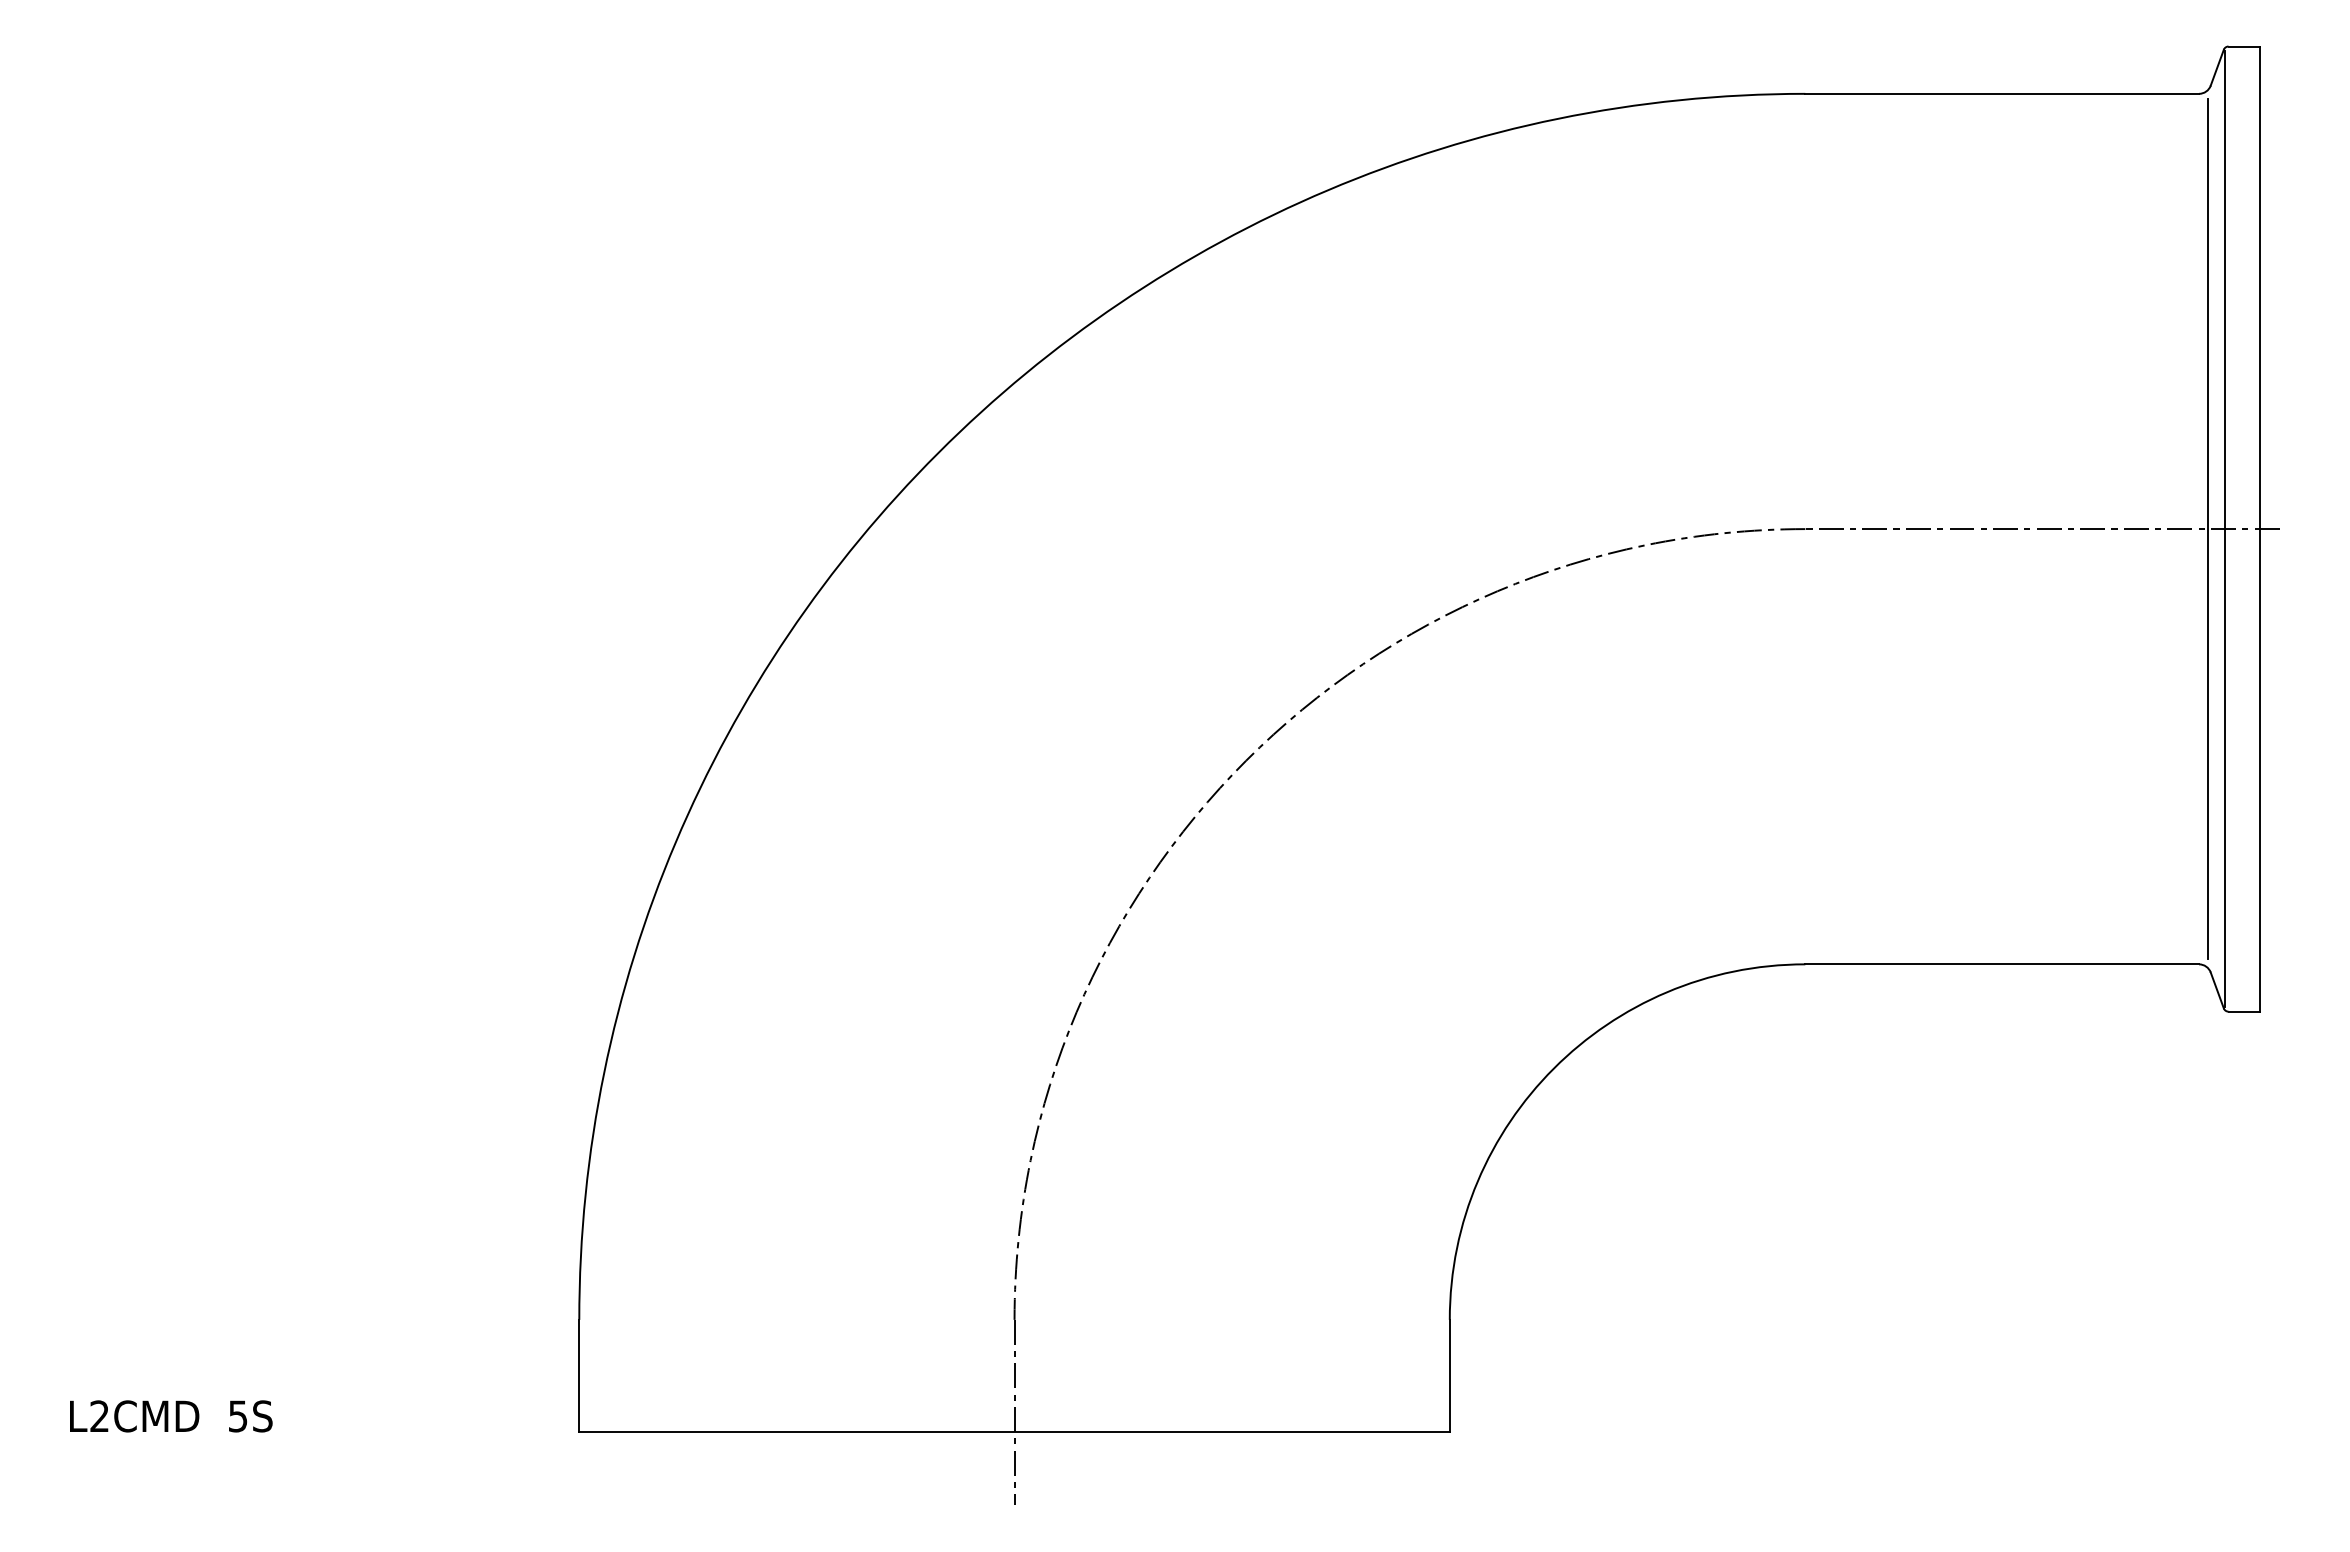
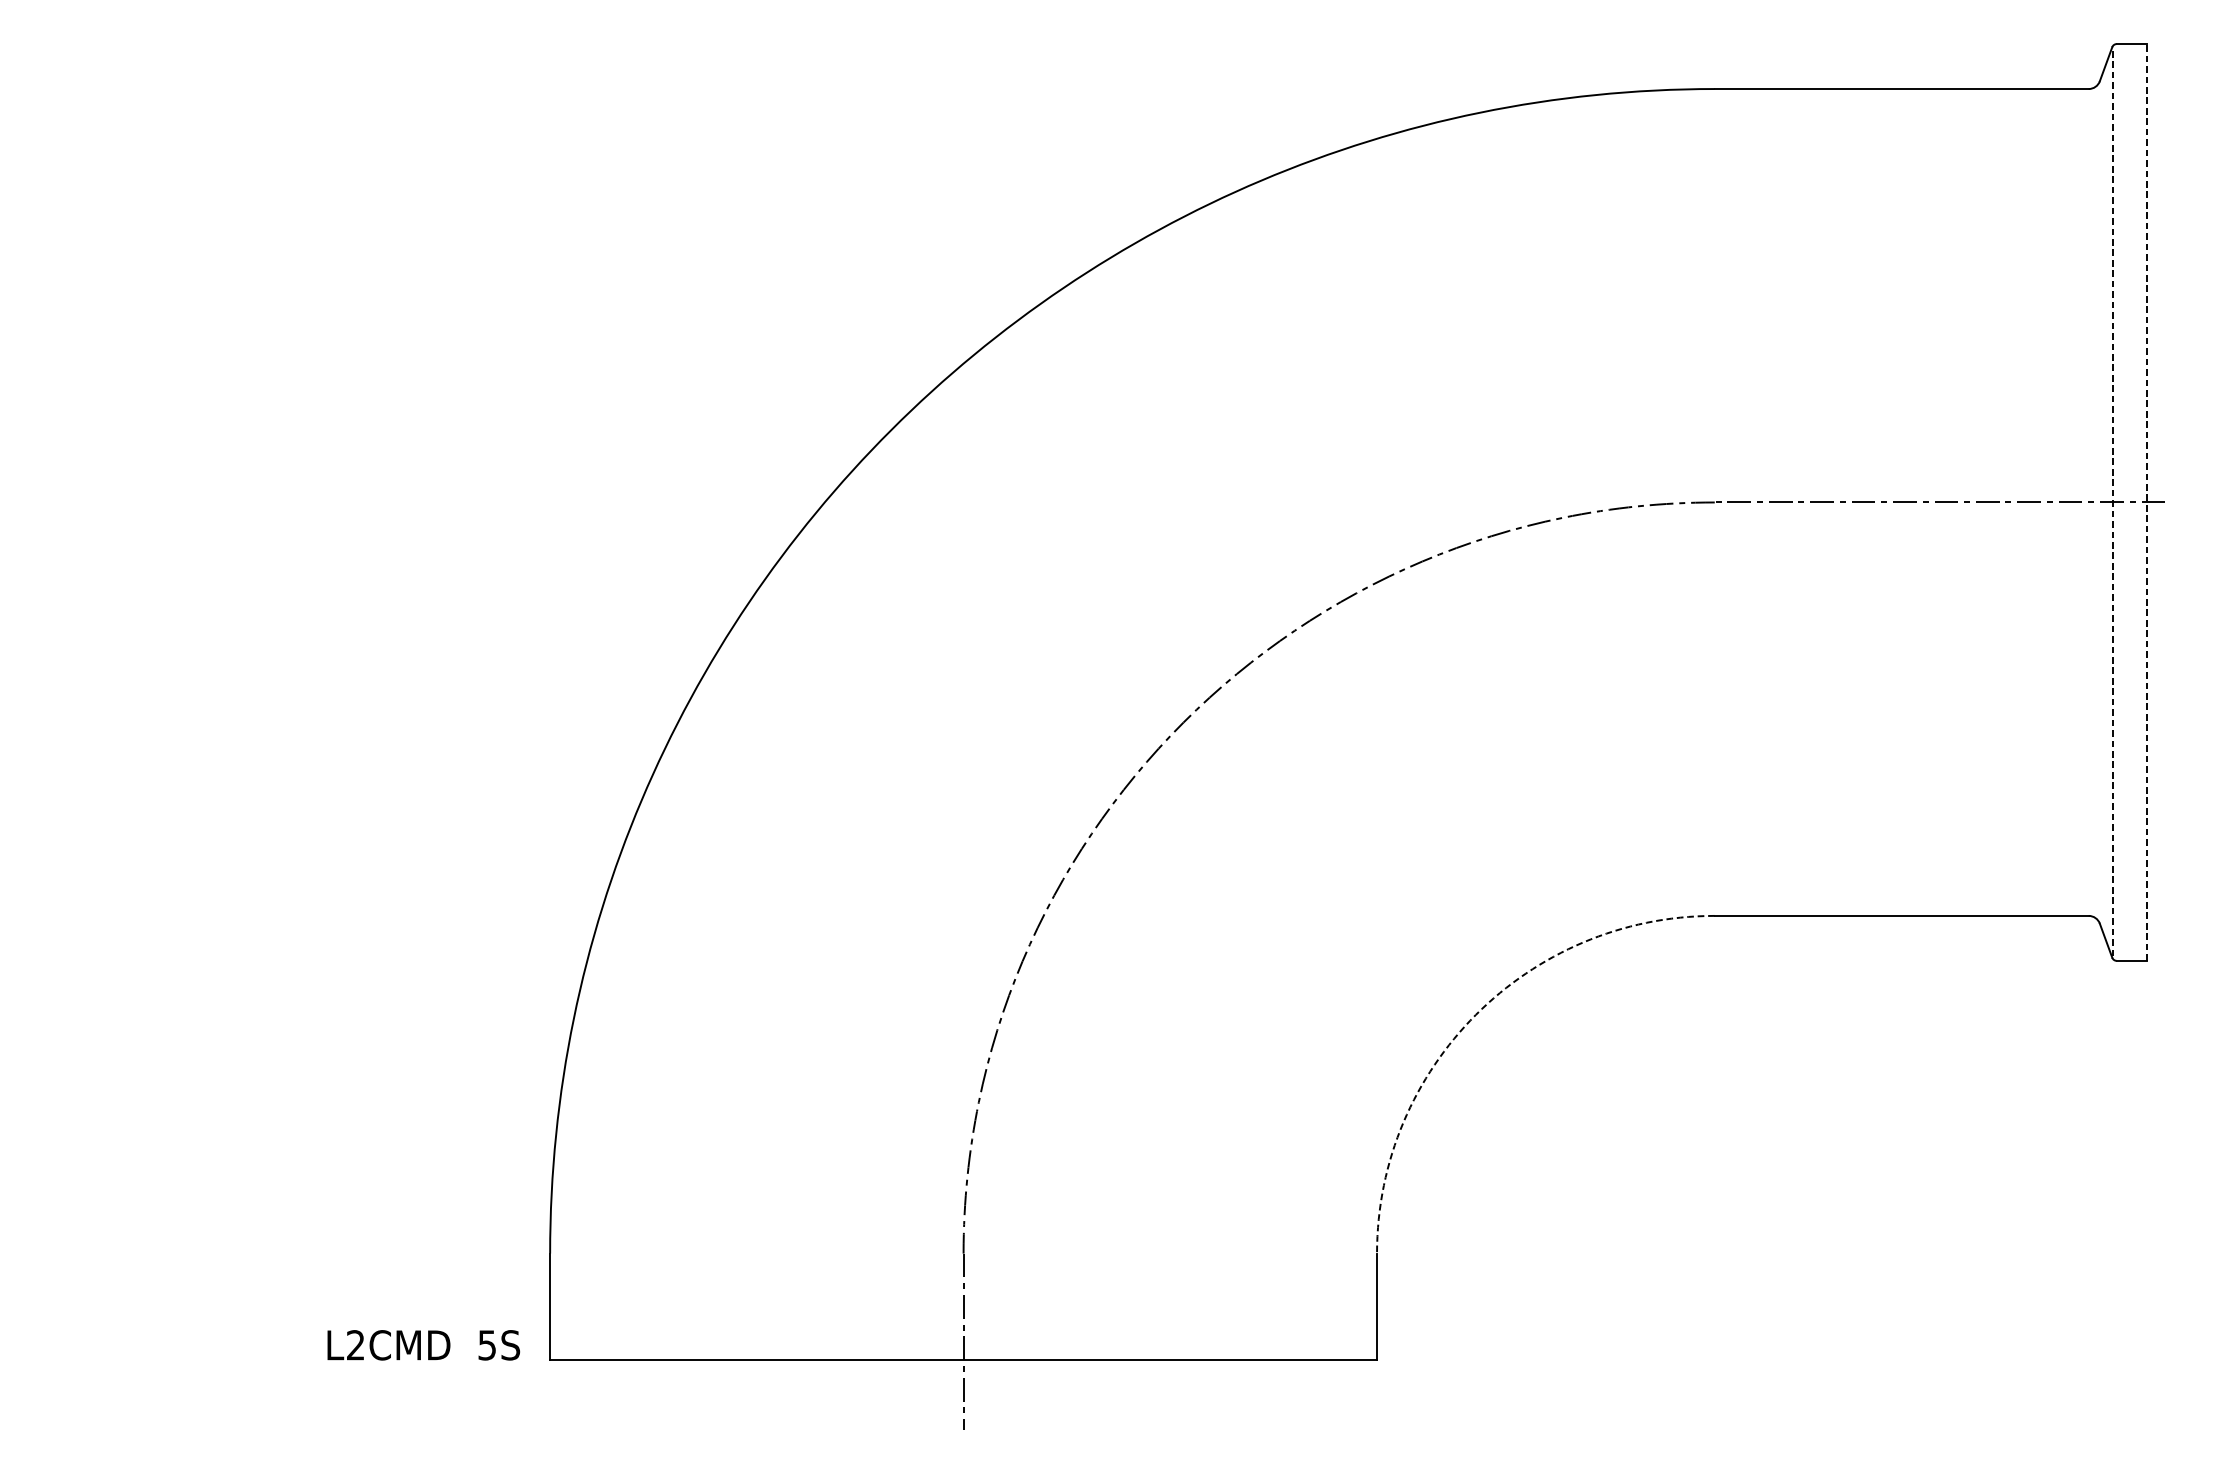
line: (2207, 529) -> (2096, 502), removed
line: (2225, 529) -> (2113, 502), solid -> dashed
line: (2259, 529) -> (2146, 502), solid -> dashed
arc: (1553, 1068) -> (1475, 1014), solid -> dashed
text: (171, 1416) -> (423, 1345), moved

